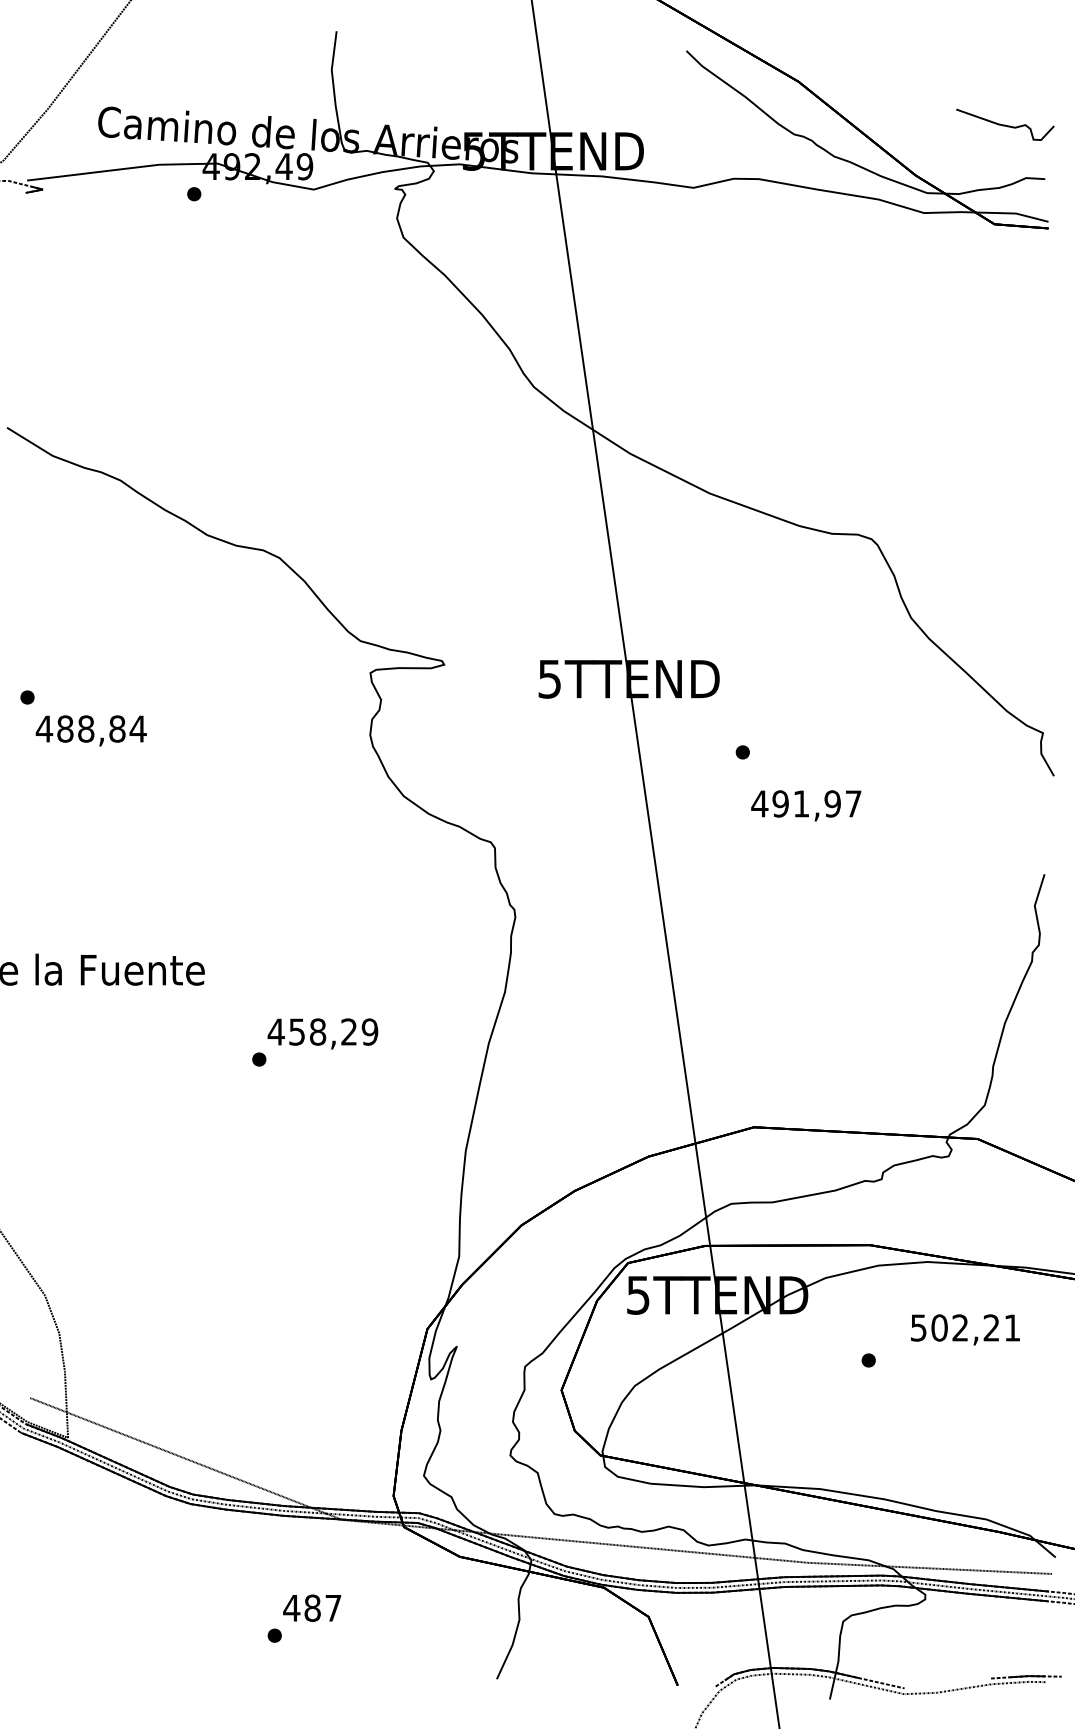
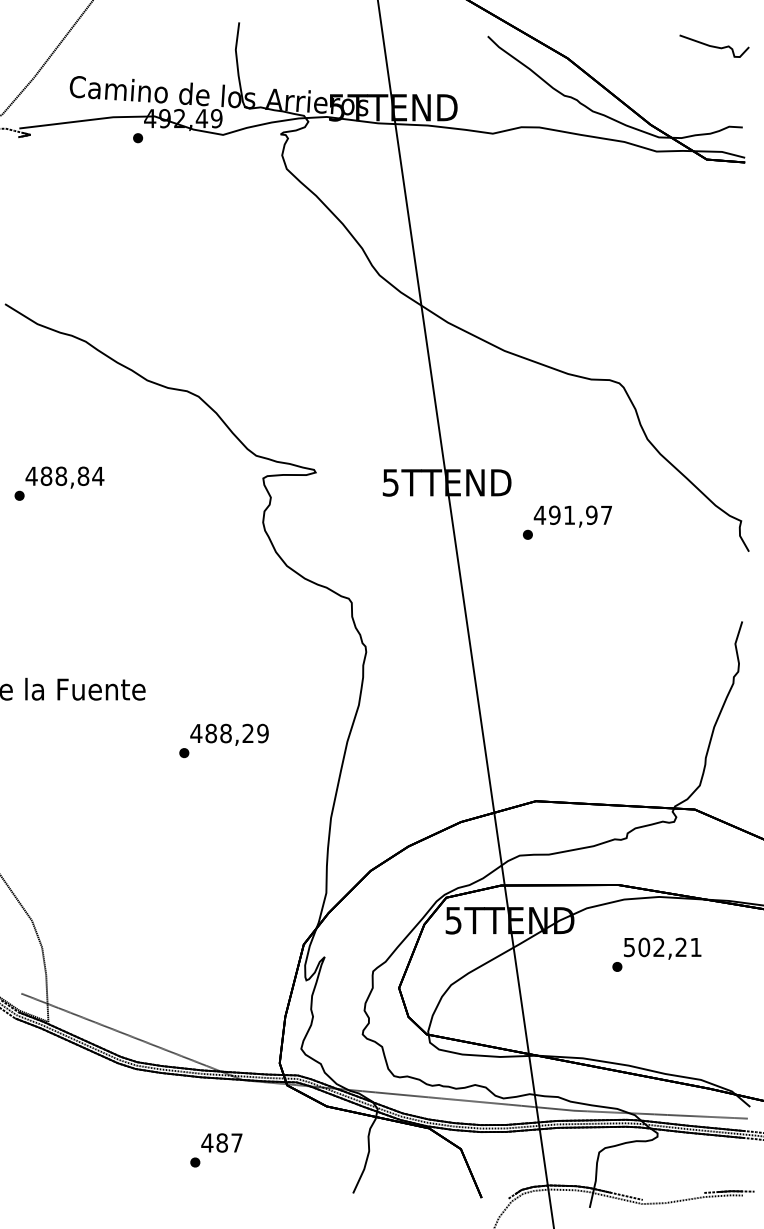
part: (1005, 124) -> (714, 46), moved
text: (90, 730) -> (64, 477), moved
text: (806, 805) -> (573, 516), moved
text: (297, 1031) -> (211, 733), 458,29 -> 488,29
text: (965, 1329) -> (662, 948), moved

